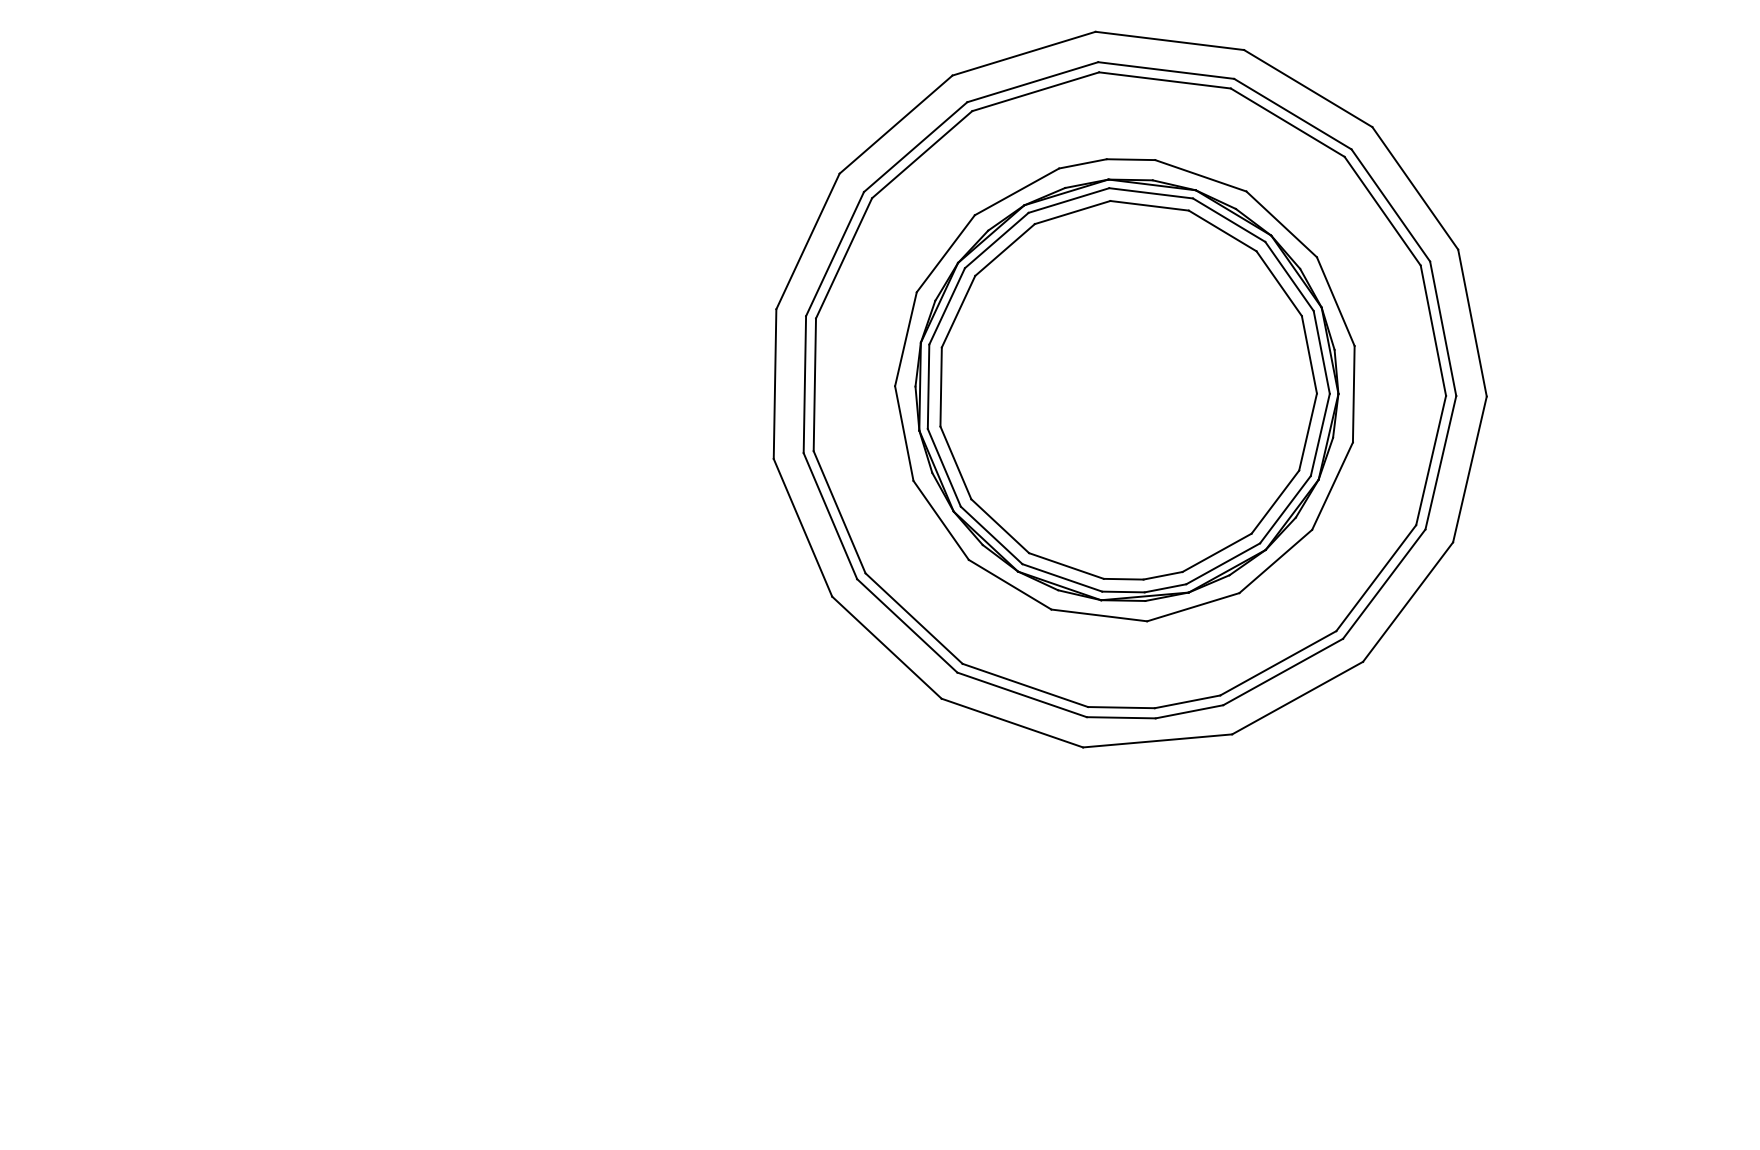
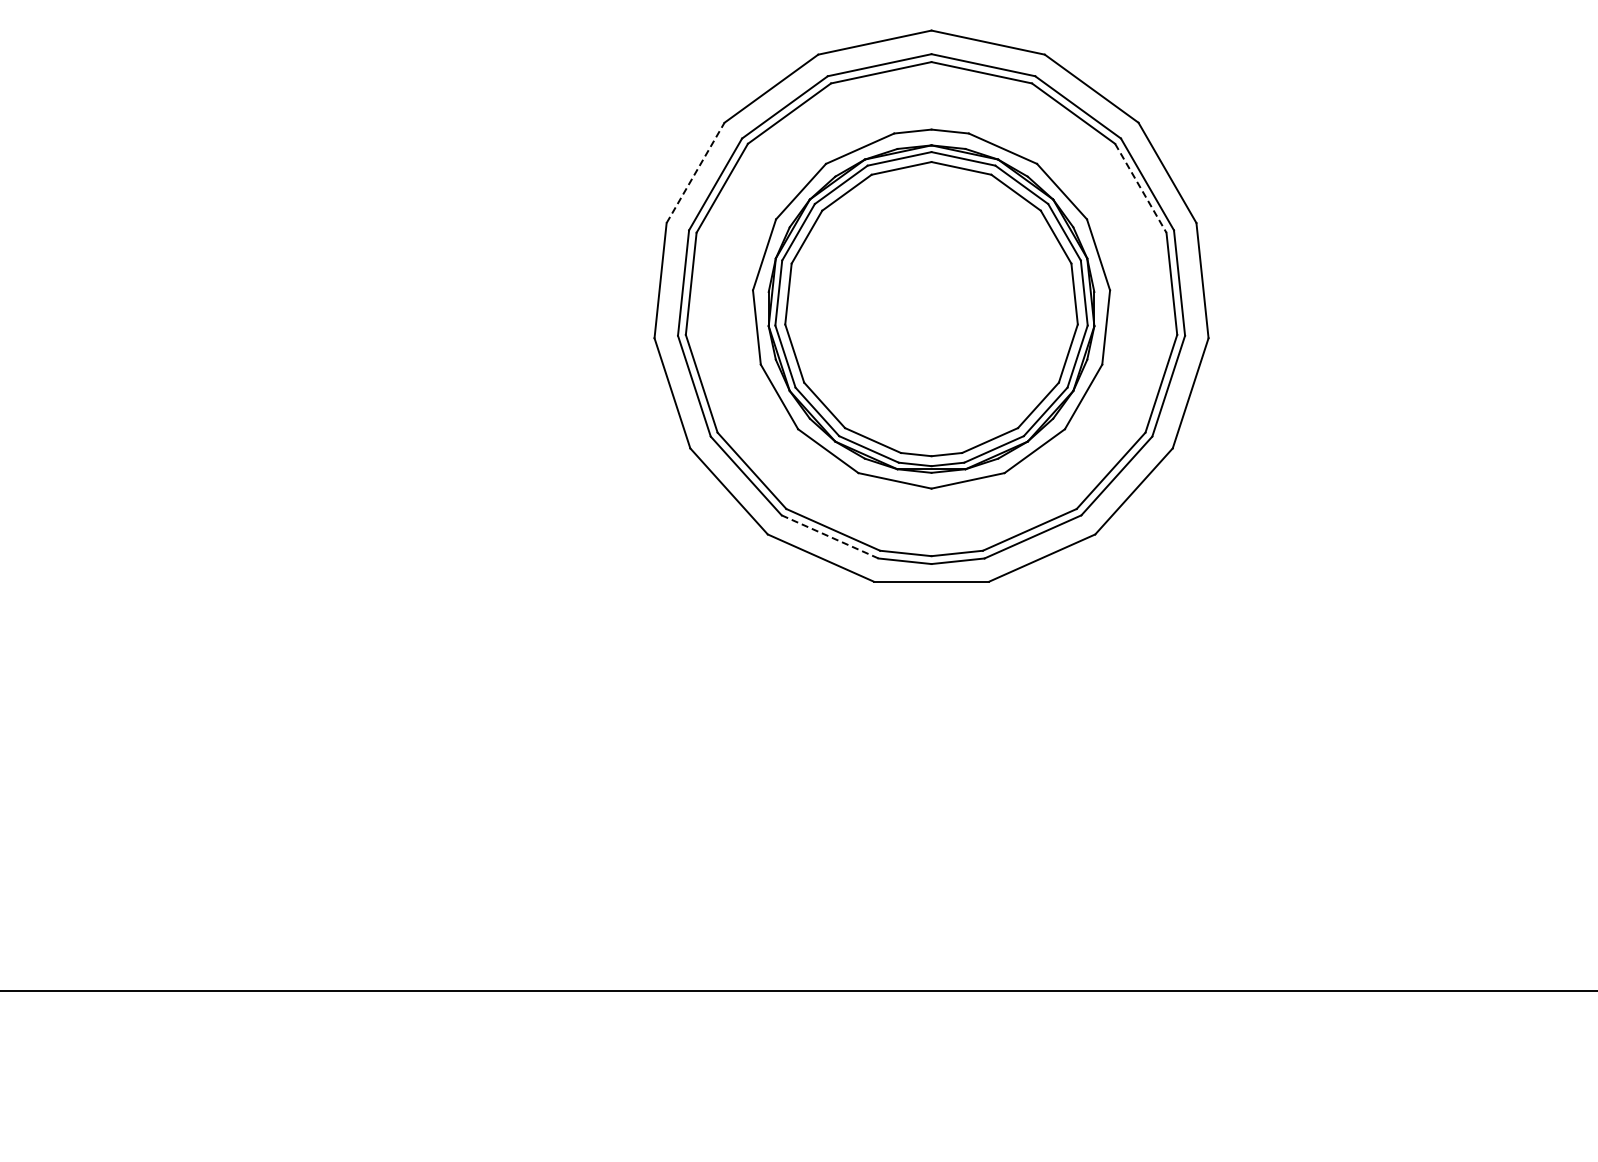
line: (1383, 211) -> (1141, 188), solid -> dashed
line: (807, 241) -> (695, 172), solid -> dashed
line: (1021, 694) -> (829, 536), solid -> dashed

